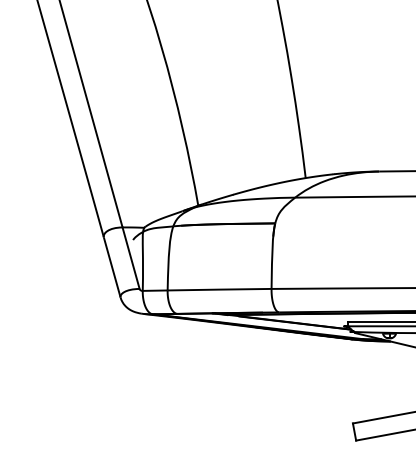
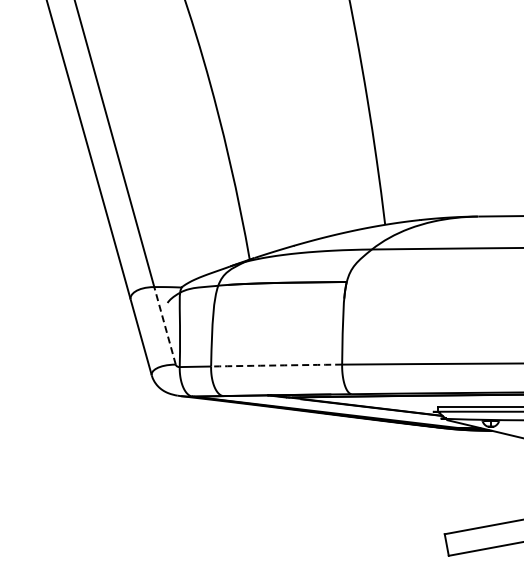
line: (130, 257) -> (164, 325), solid -> dashed
arc: (219, 289) -> (276, 365), solid -> dashed

